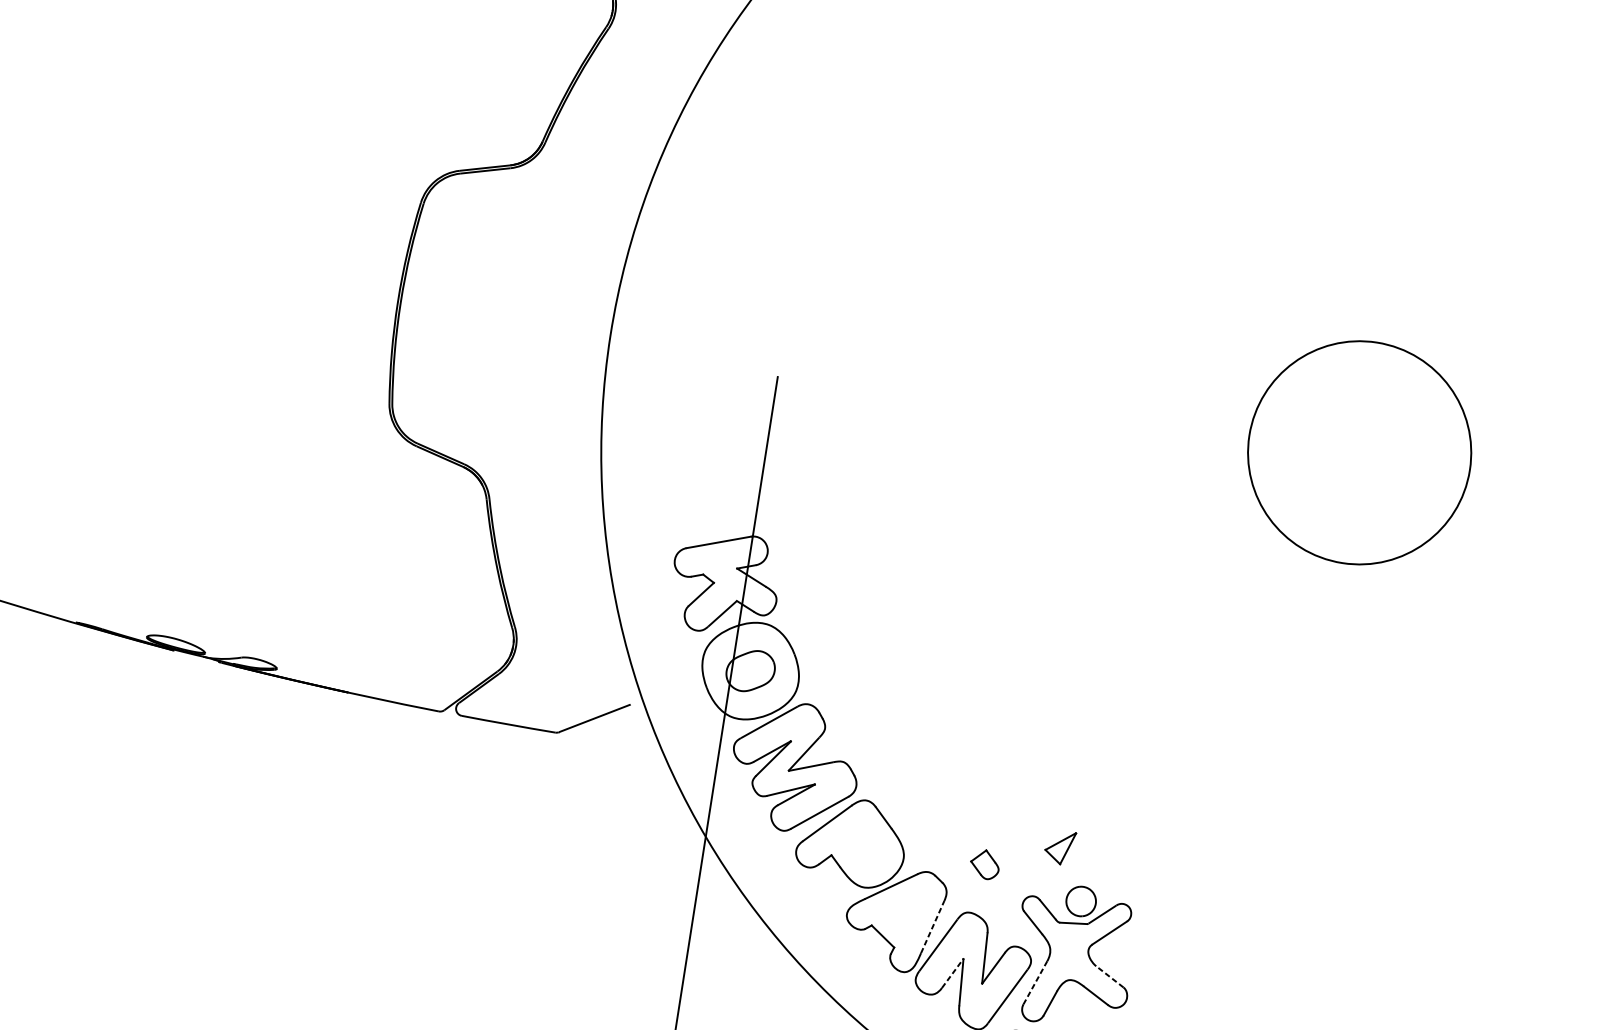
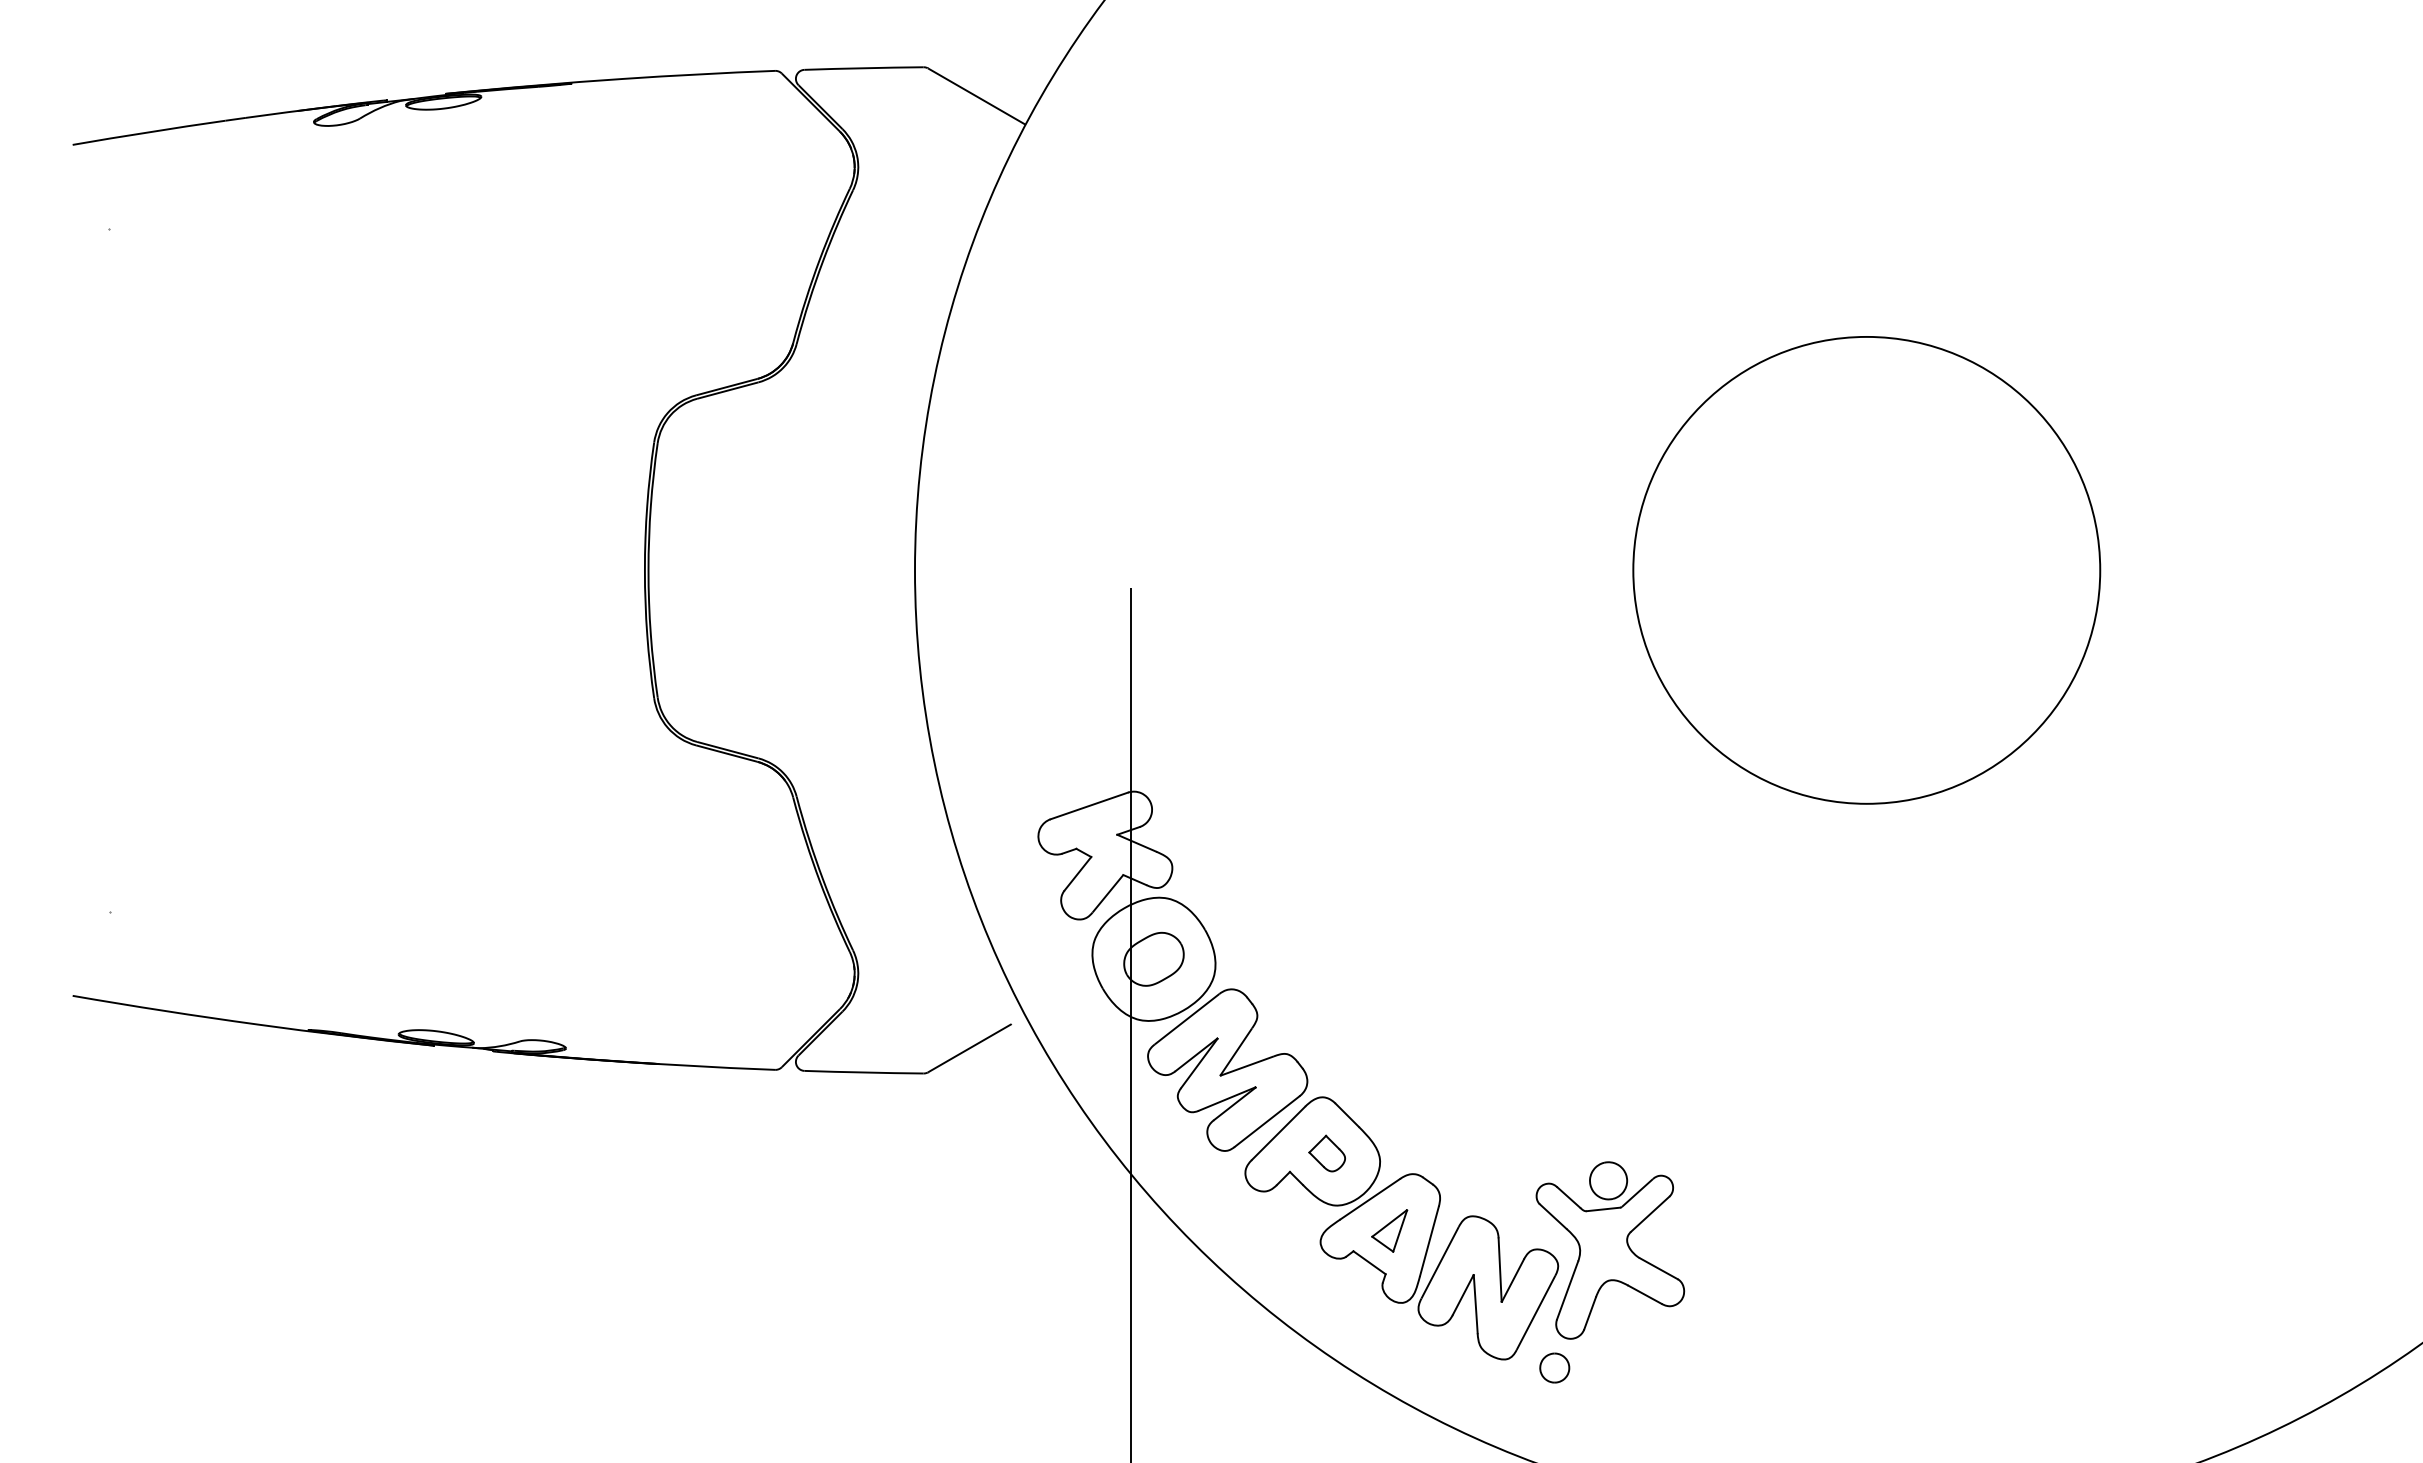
circle: (1359, 452) -> (1866, 569), size x1.67
part: (1059, 847) -> (1389, 1230), moved
part: (984, 864) -> (1326, 1153), moved
line: (932, 927) -> (1429, 1241), dashed -> solid
line: (952, 973) -> (1463, 1294), dashed -> solid
line: (1109, 976) -> (1658, 1268), dashed -> solid
line: (1035, 982) -> (1567, 1290), dashed -> solid

